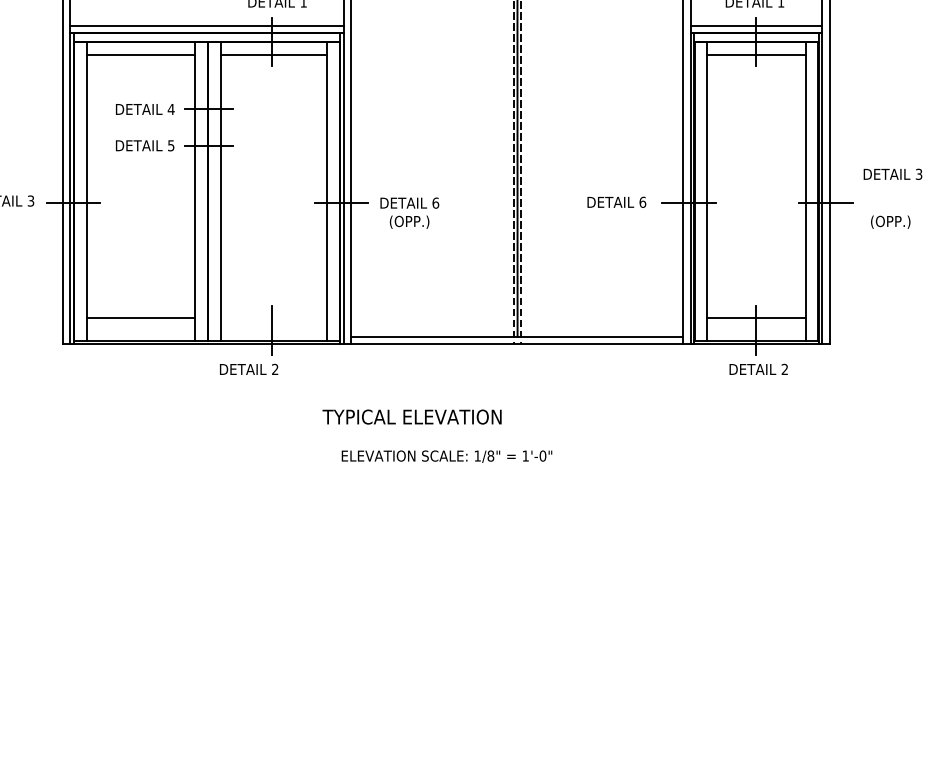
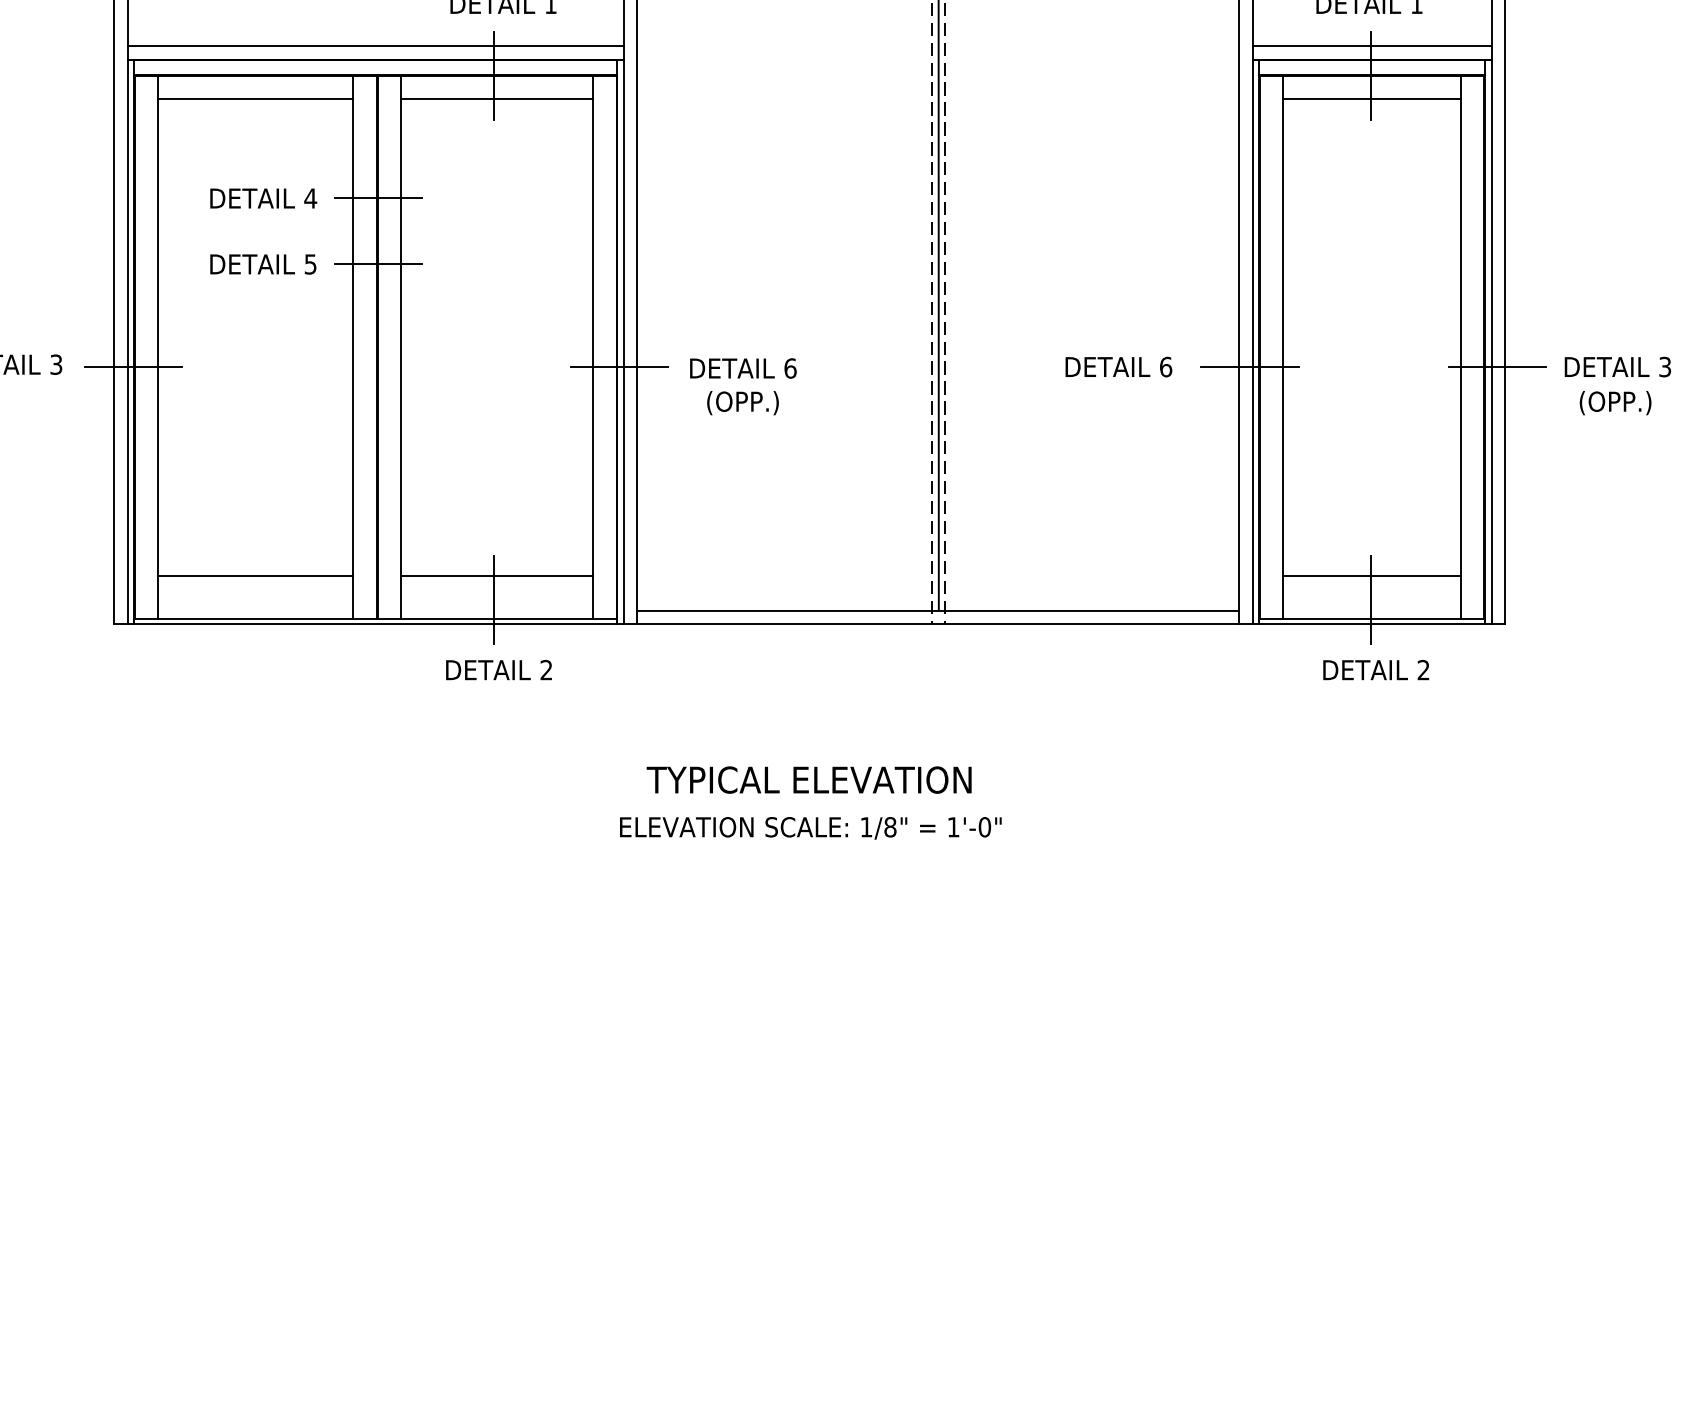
text: (892, 173) -> (1617, 365), moved
line: (274, 317) -> (497, 575), added
text: (249, 368) -> (499, 668), moved
text: (411, 416) -> (808, 779), moved

